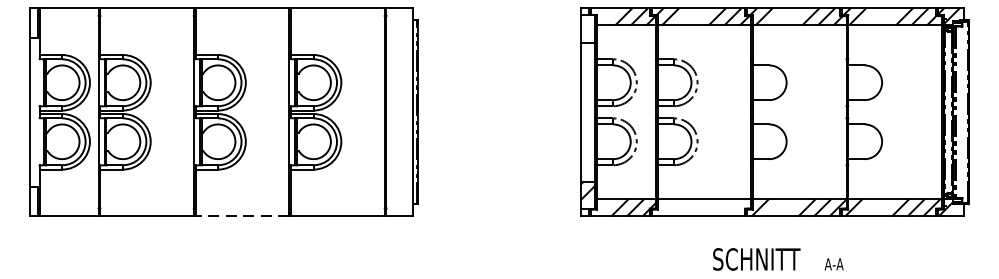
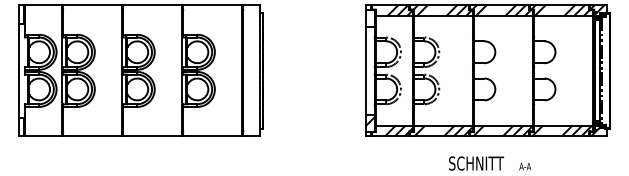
hatch: (704, 206) -> (443, 130), added
line: (242, 216) -> (152, 136), dashed -> solid

